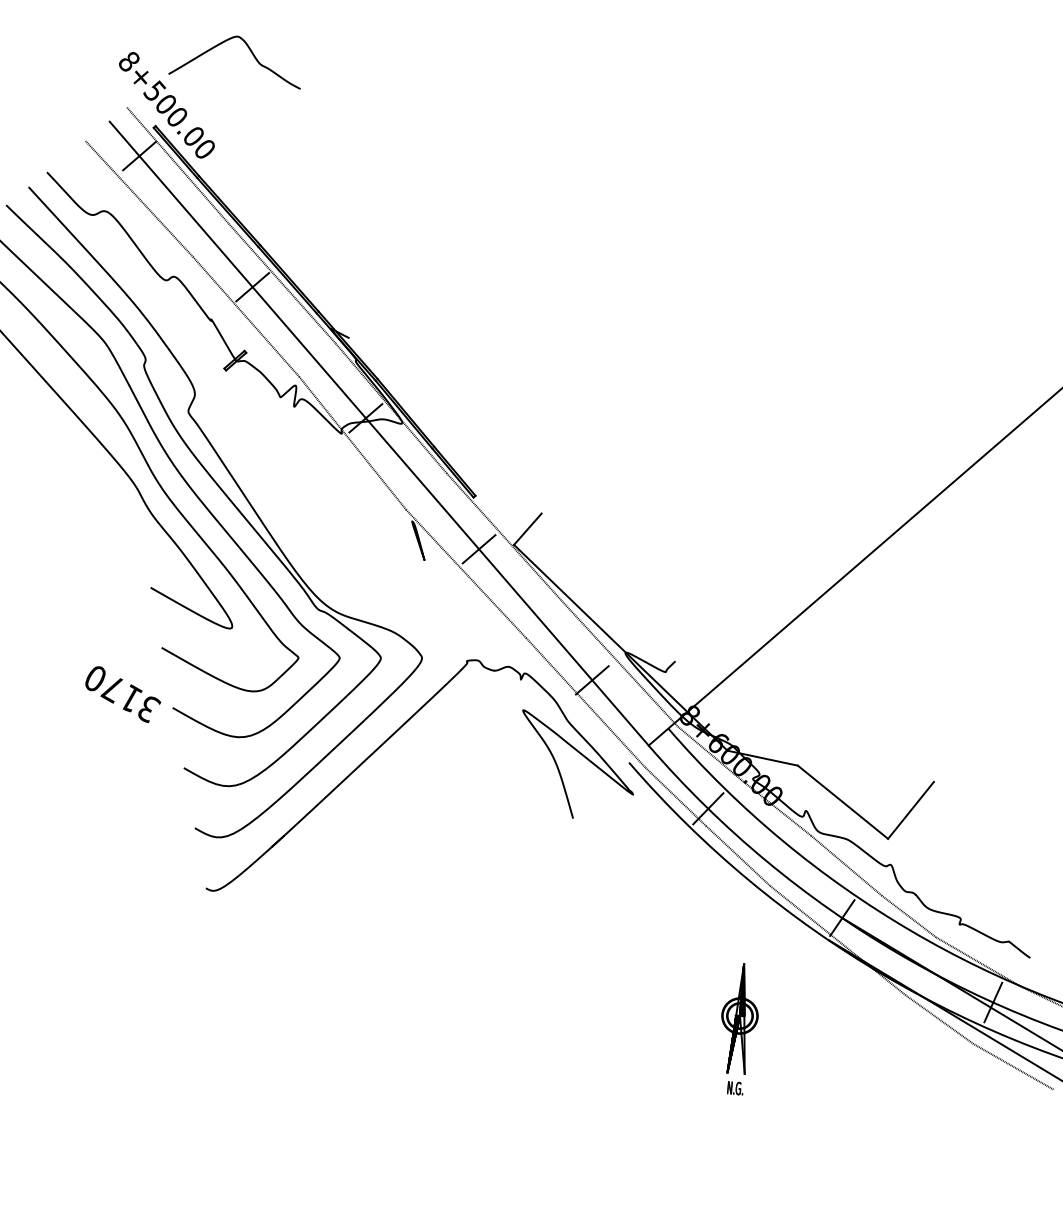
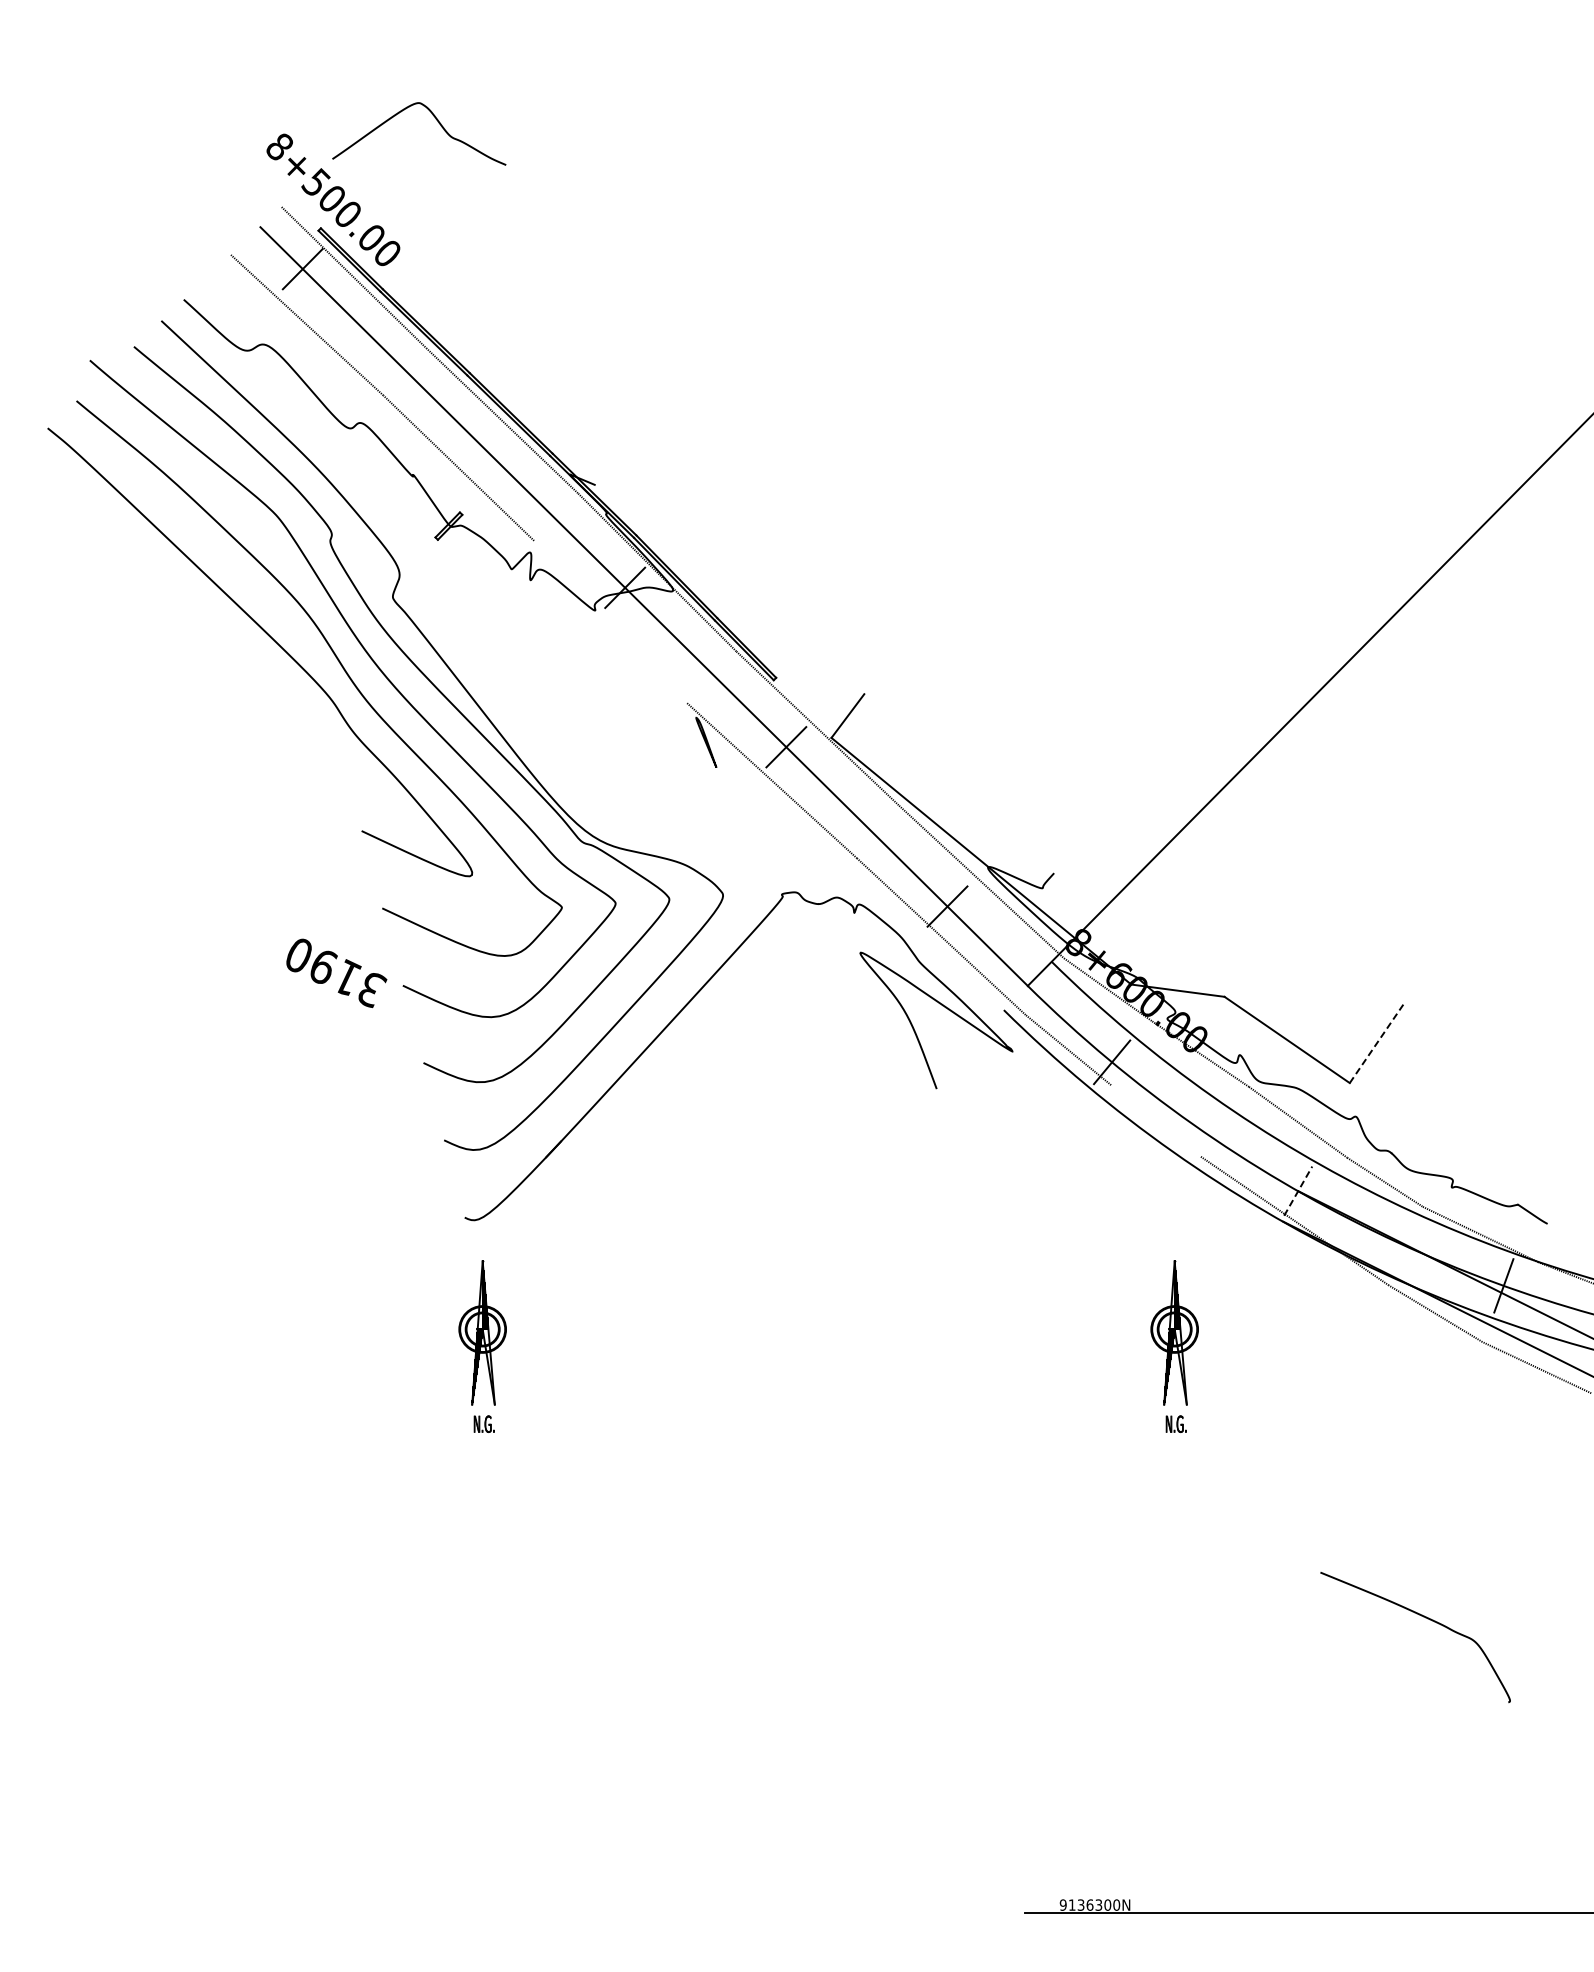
line: (252, 287) -> (463, 428), removed
line: (352, 442) -> (610, 621), removed
text: (112, 690) -> (322, 968), 3170 -> 3190
line: (910, 810) -> (1376, 1043), solid -> dashed
line: (737, 855) -> (1155, 1120), removed
line: (842, 917) -> (1298, 1190), solid -> dashed
part: (211, 987) -> (482, 1346), added

